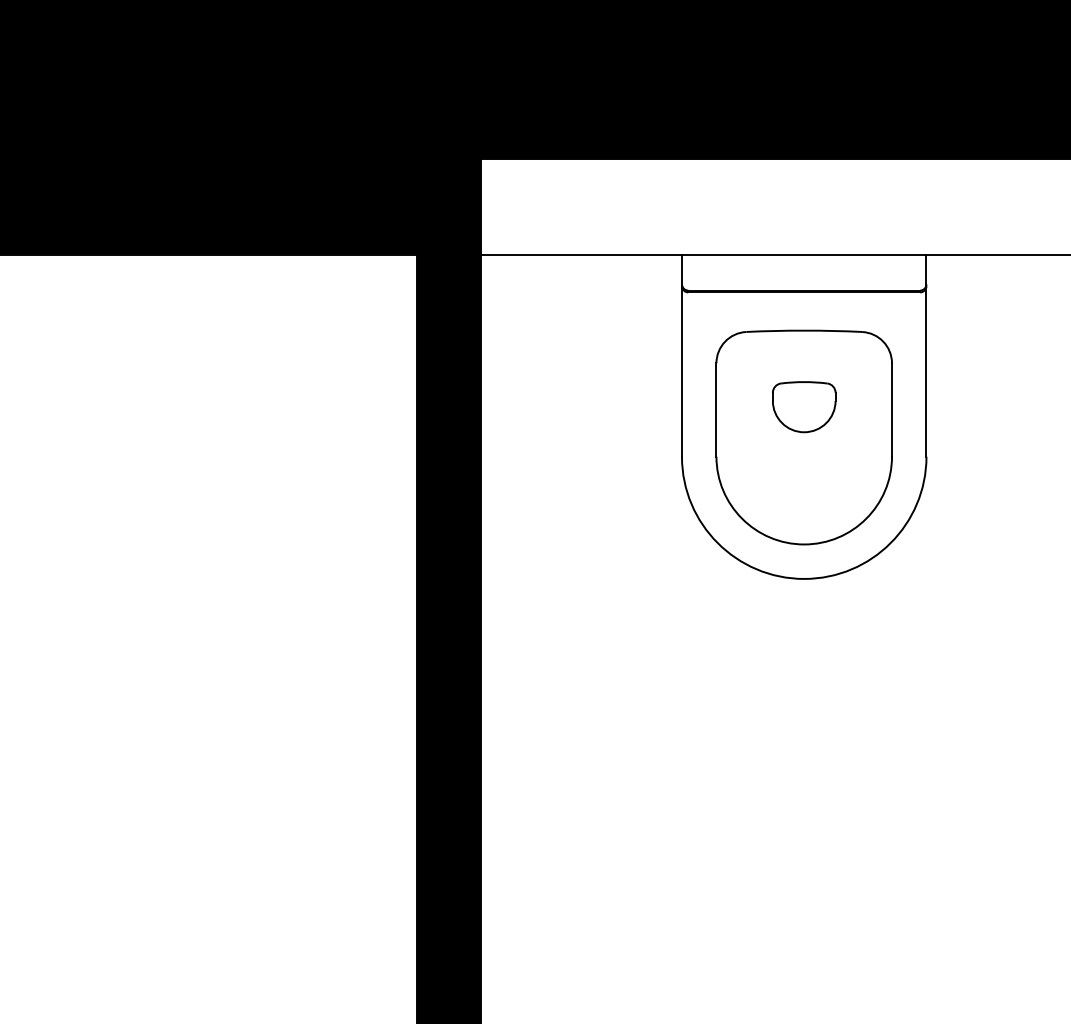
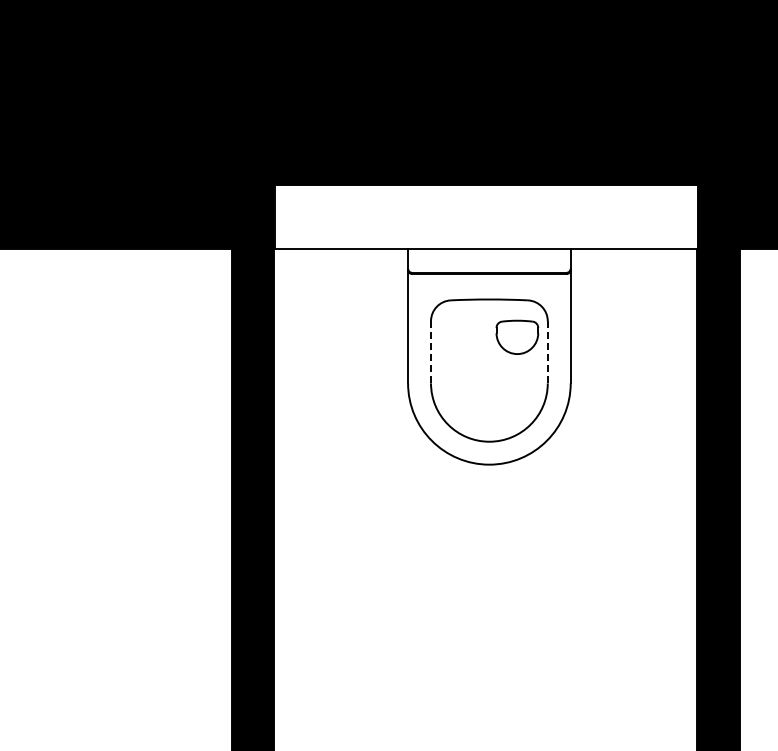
part: (804, 405) -> (517, 336), moved
line: (717, 408) -> (431, 351), solid -> dashed
line: (891, 408) -> (547, 351), solid -> dashed

